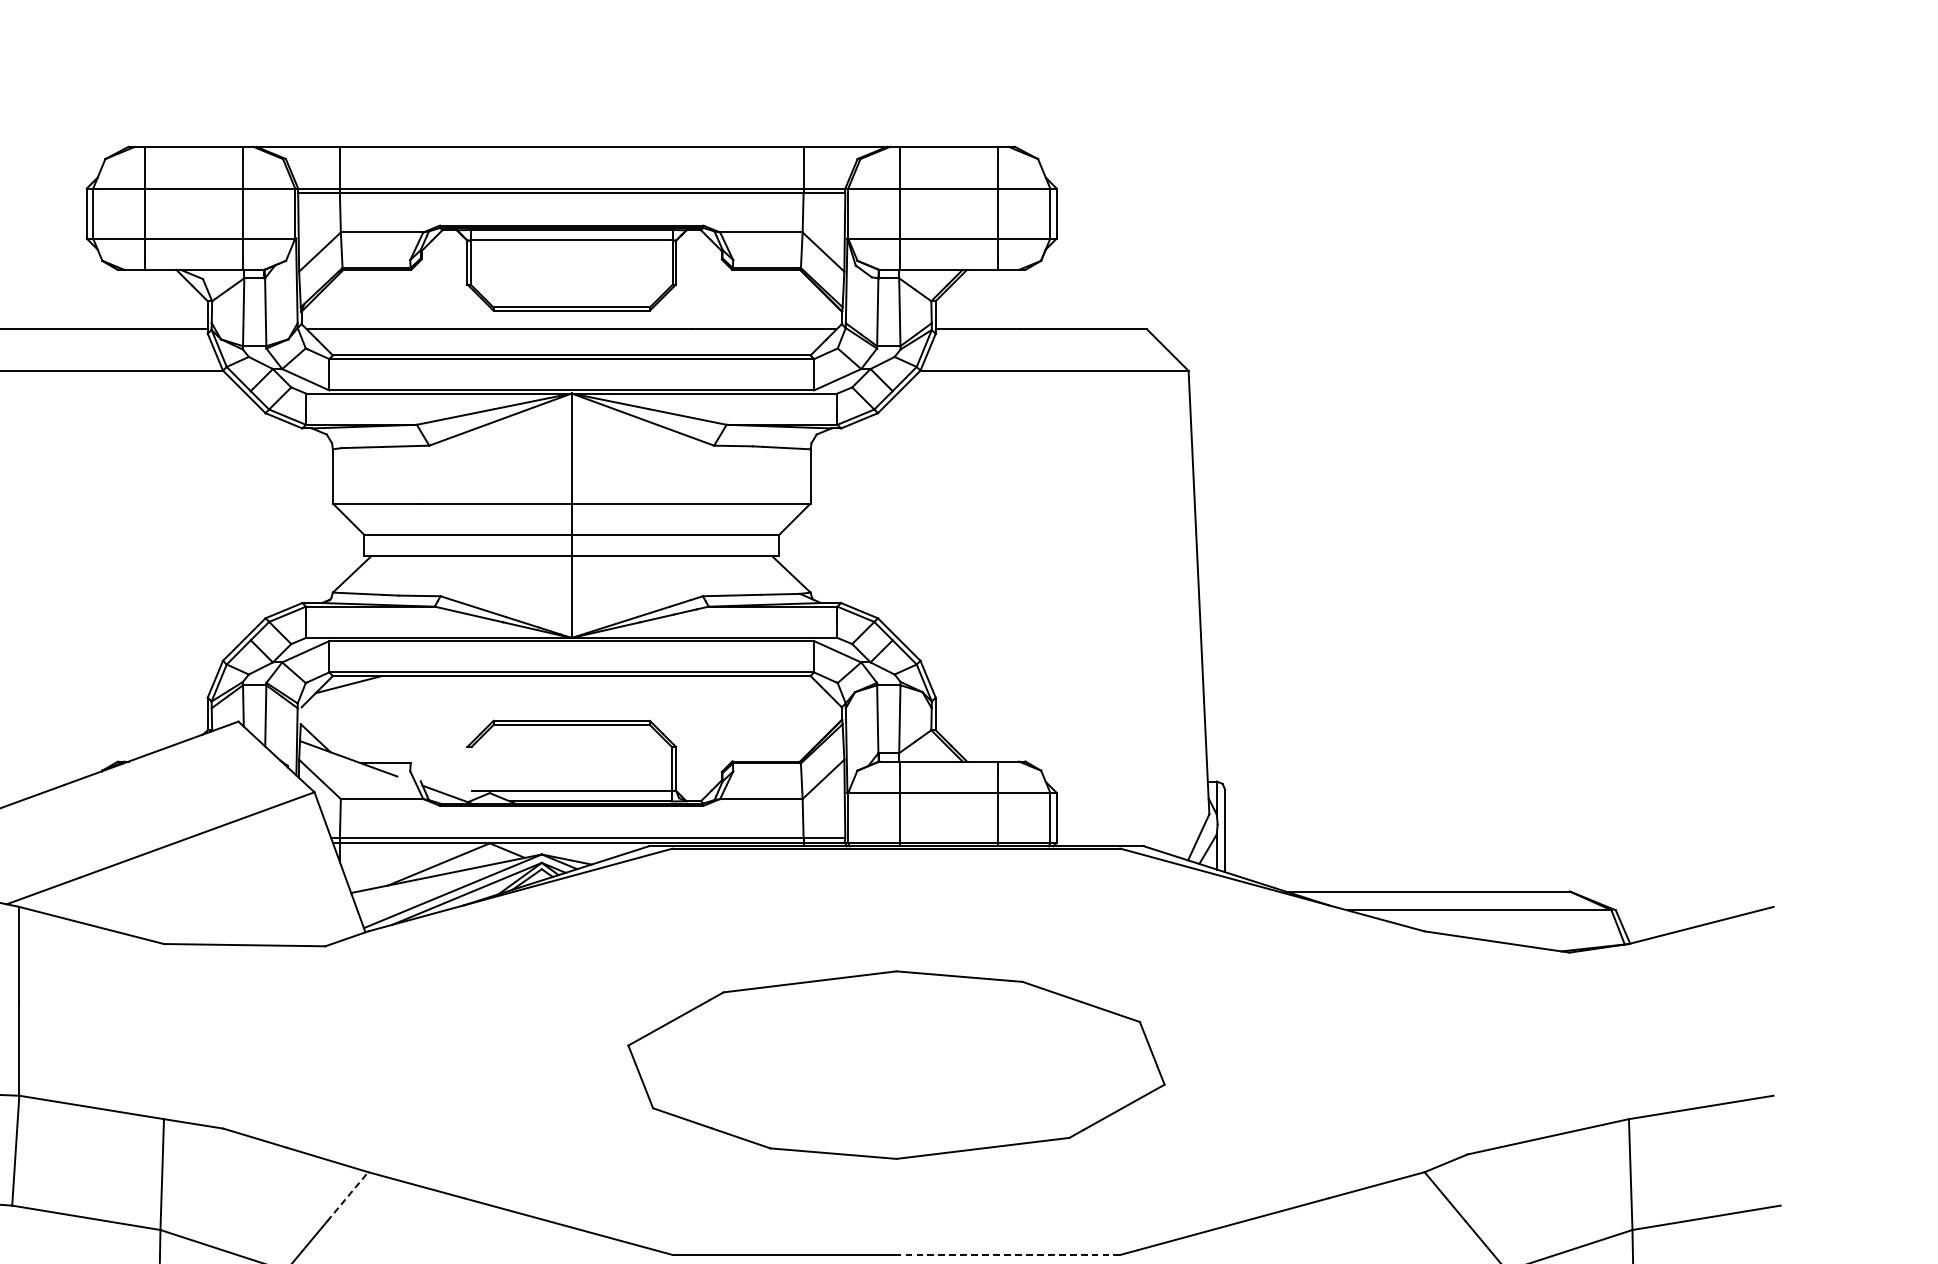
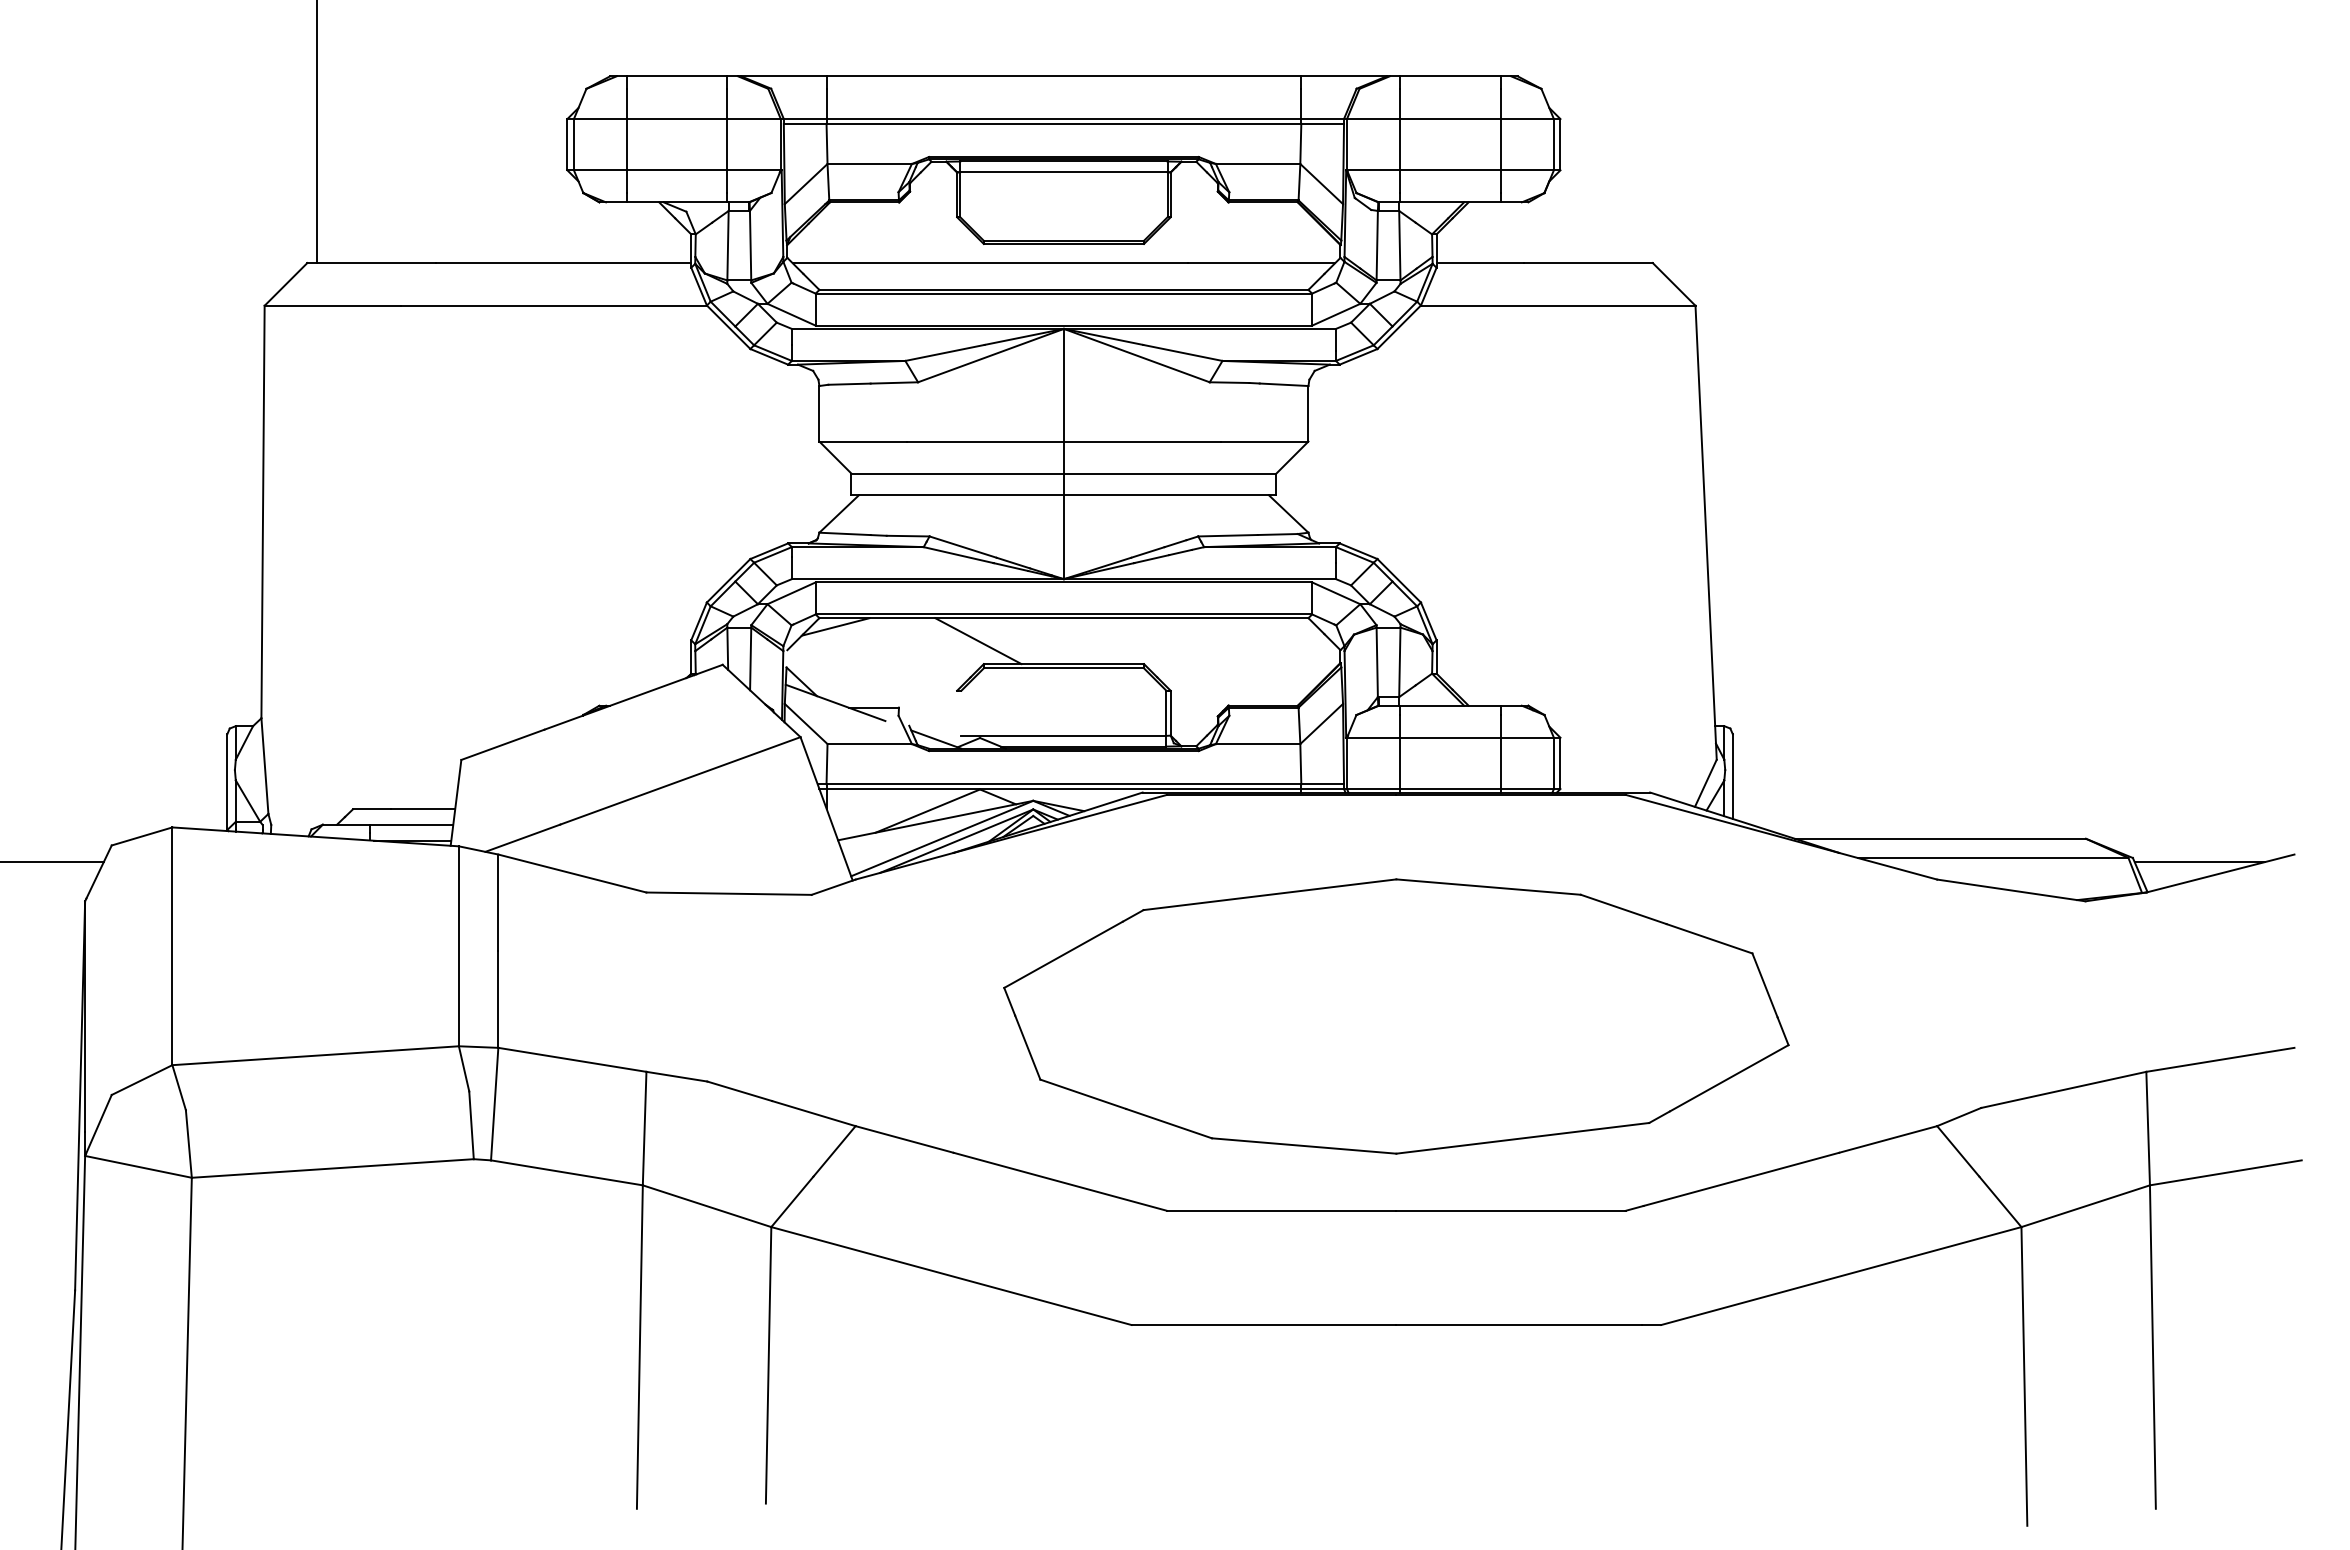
line: (488, 698) -> (978, 641), added
line: (1680, 914) -> (2199, 862), added
part: (896, 1065) -> (1396, 1016), size x1.43
line: (347, 1196) -> (834, 1151), dashed -> solid
line: (1007, 1254) -> (1510, 1210), dashed -> solid

